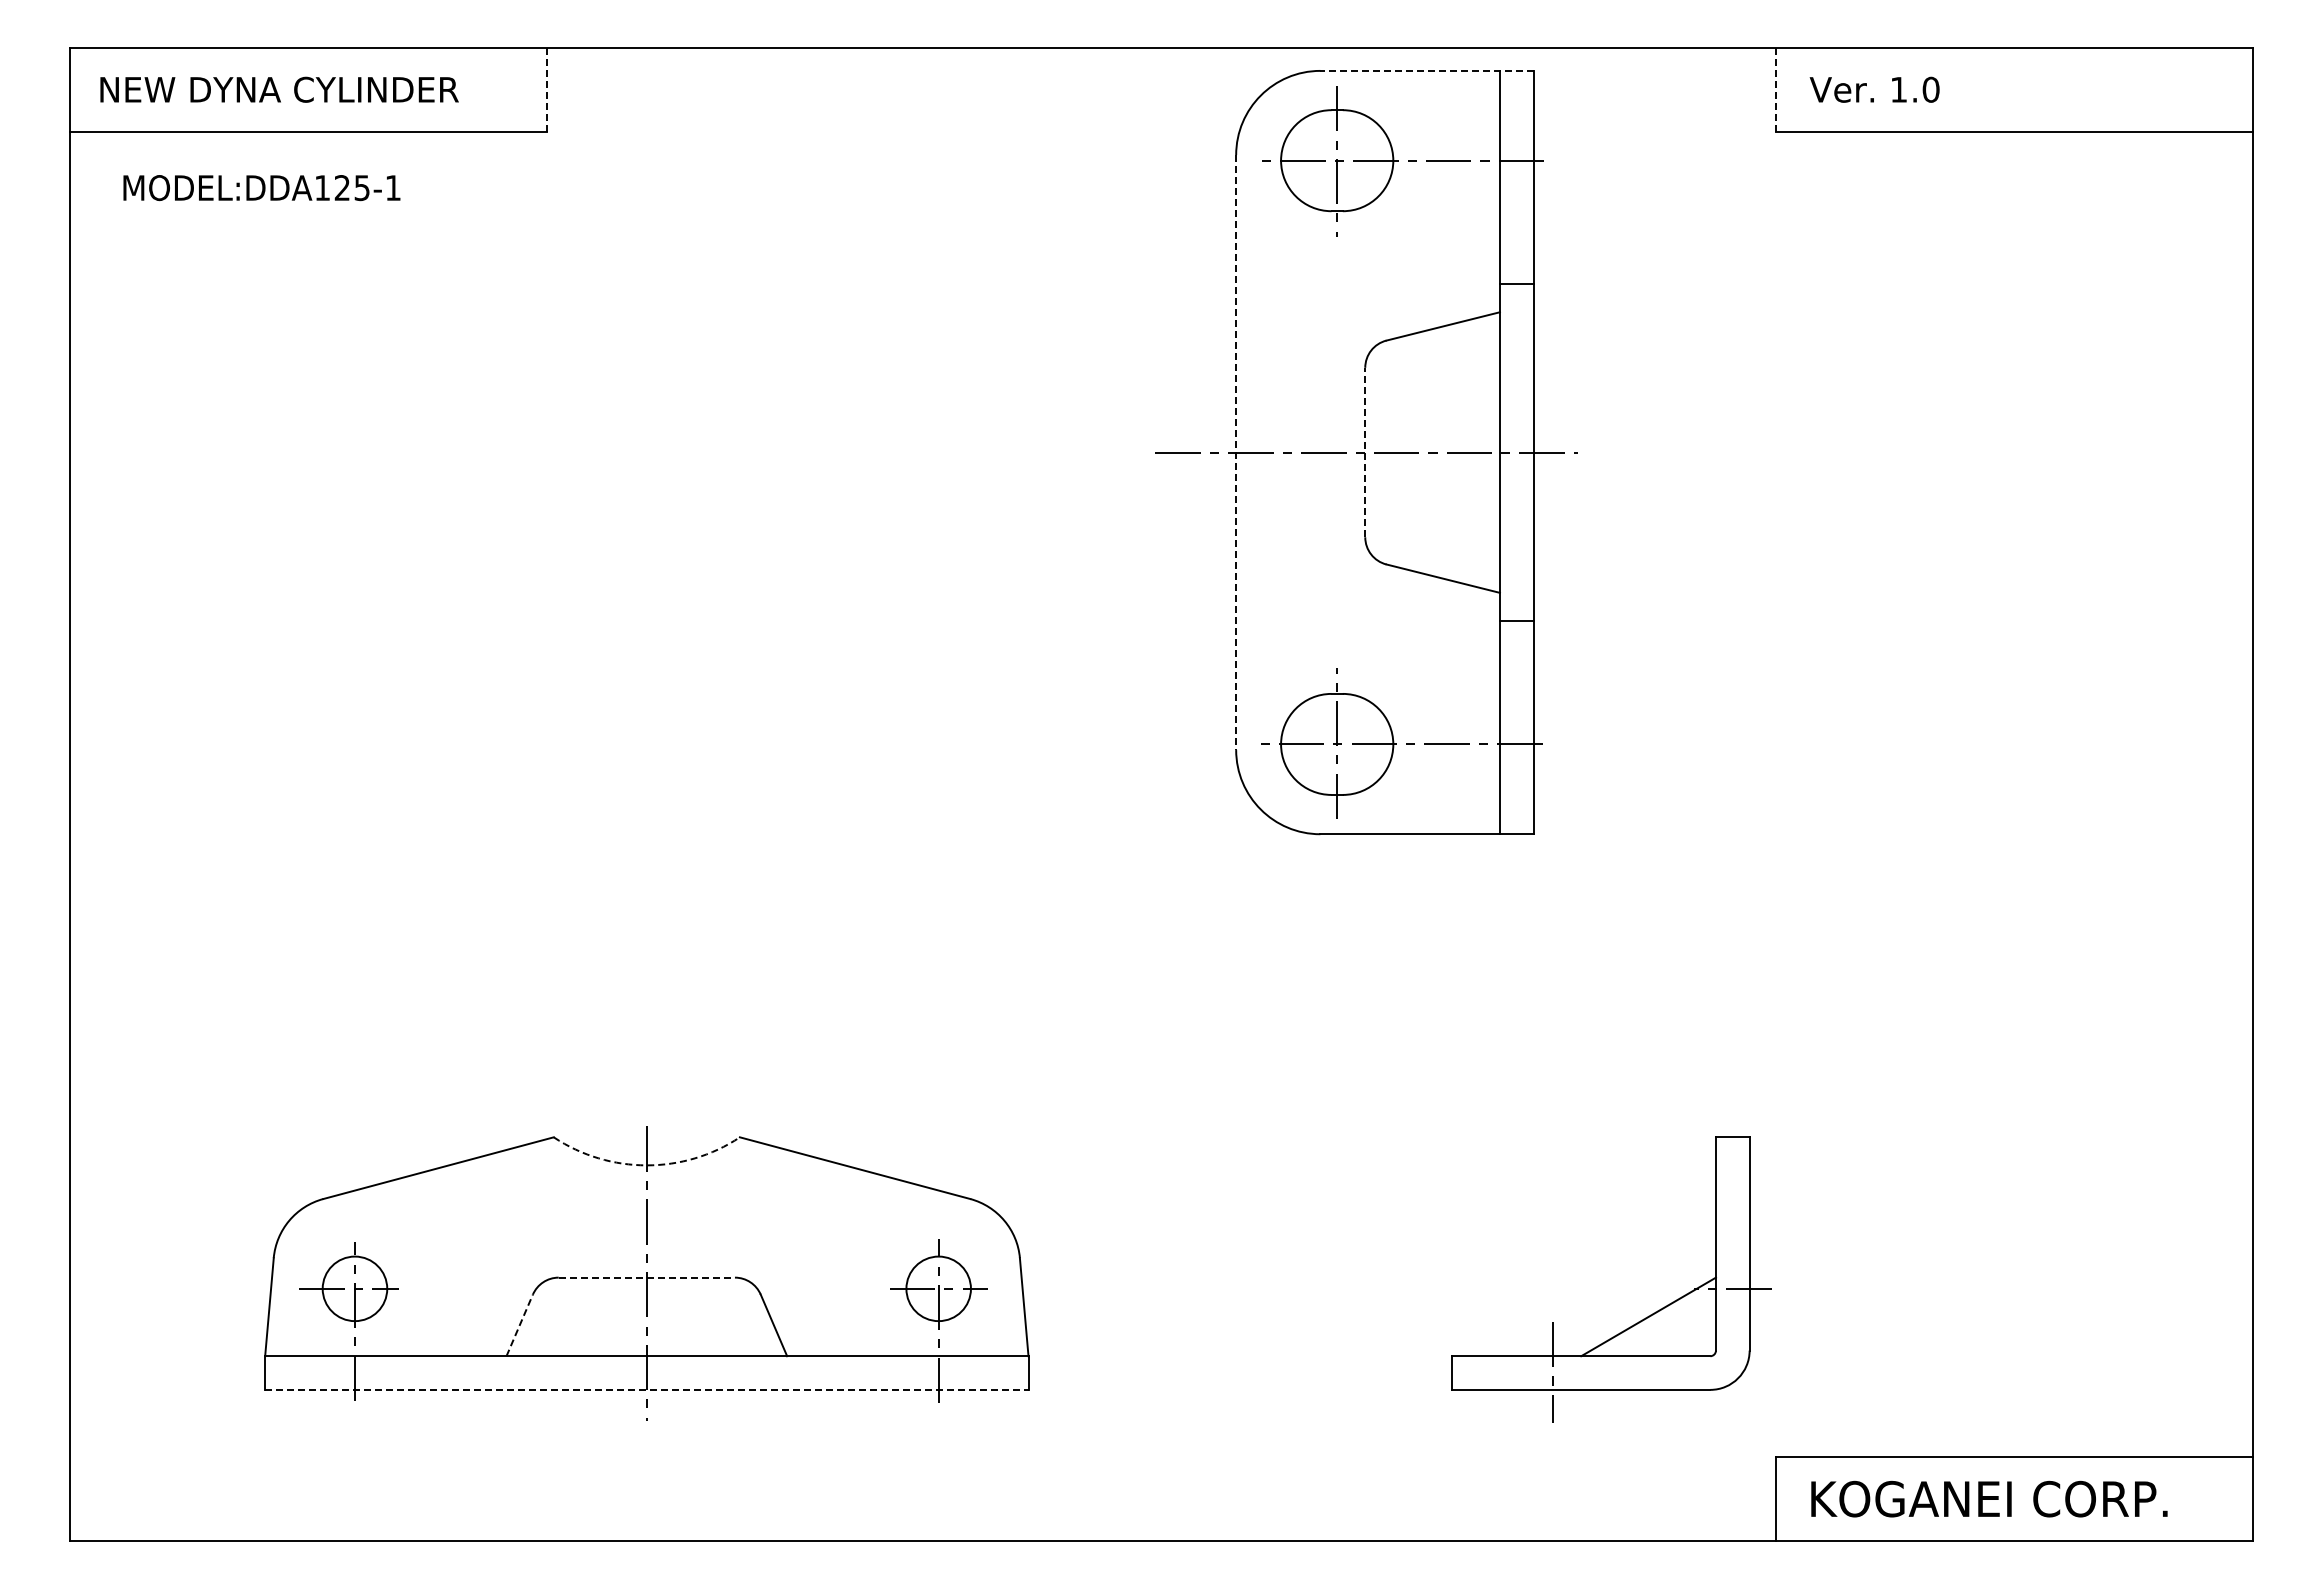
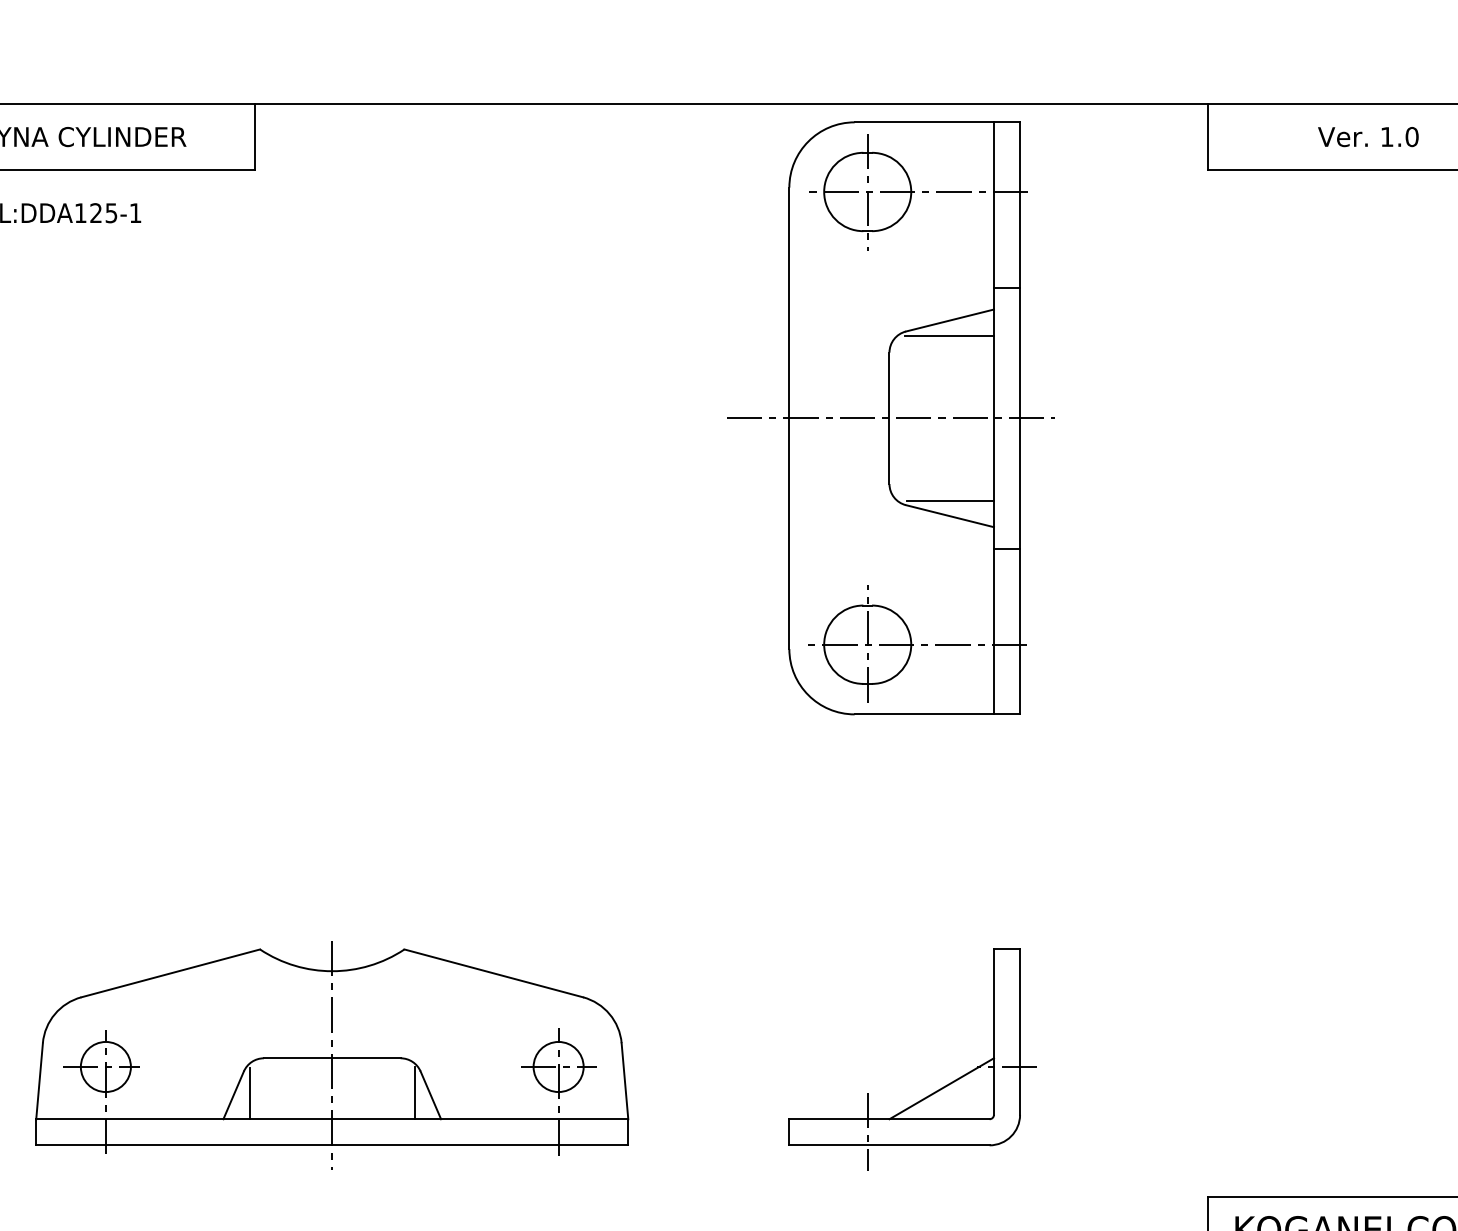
line: (1427, 70) -> (937, 122), dashed -> solid
text: (1874, 89) -> (1368, 136), moved
line: (546, 90) -> (254, 137), dashed -> solid
line: (1776, 90) -> (1208, 137), dashed -> solid
line: (1442, 345) -> (949, 335), added
line: (1365, 452) -> (889, 418), dashed -> solid
line: (1236, 453) -> (789, 419), dashed -> solid
line: (1443, 559) -> (950, 501), added
arc: (646, 1165) -> (332, 971), dashed -> solid
line: (647, 1277) -> (332, 1058), dashed -> solid
line: (540, 1322) -> (249, 1093), added
line: (753, 1322) -> (414, 1093), added
part: (1636, 1322) -> (932, 1093), moved
line: (519, 1324) -> (233, 1094), dashed -> solid
line: (646, 1389) -> (332, 1145), dashed -> solid

